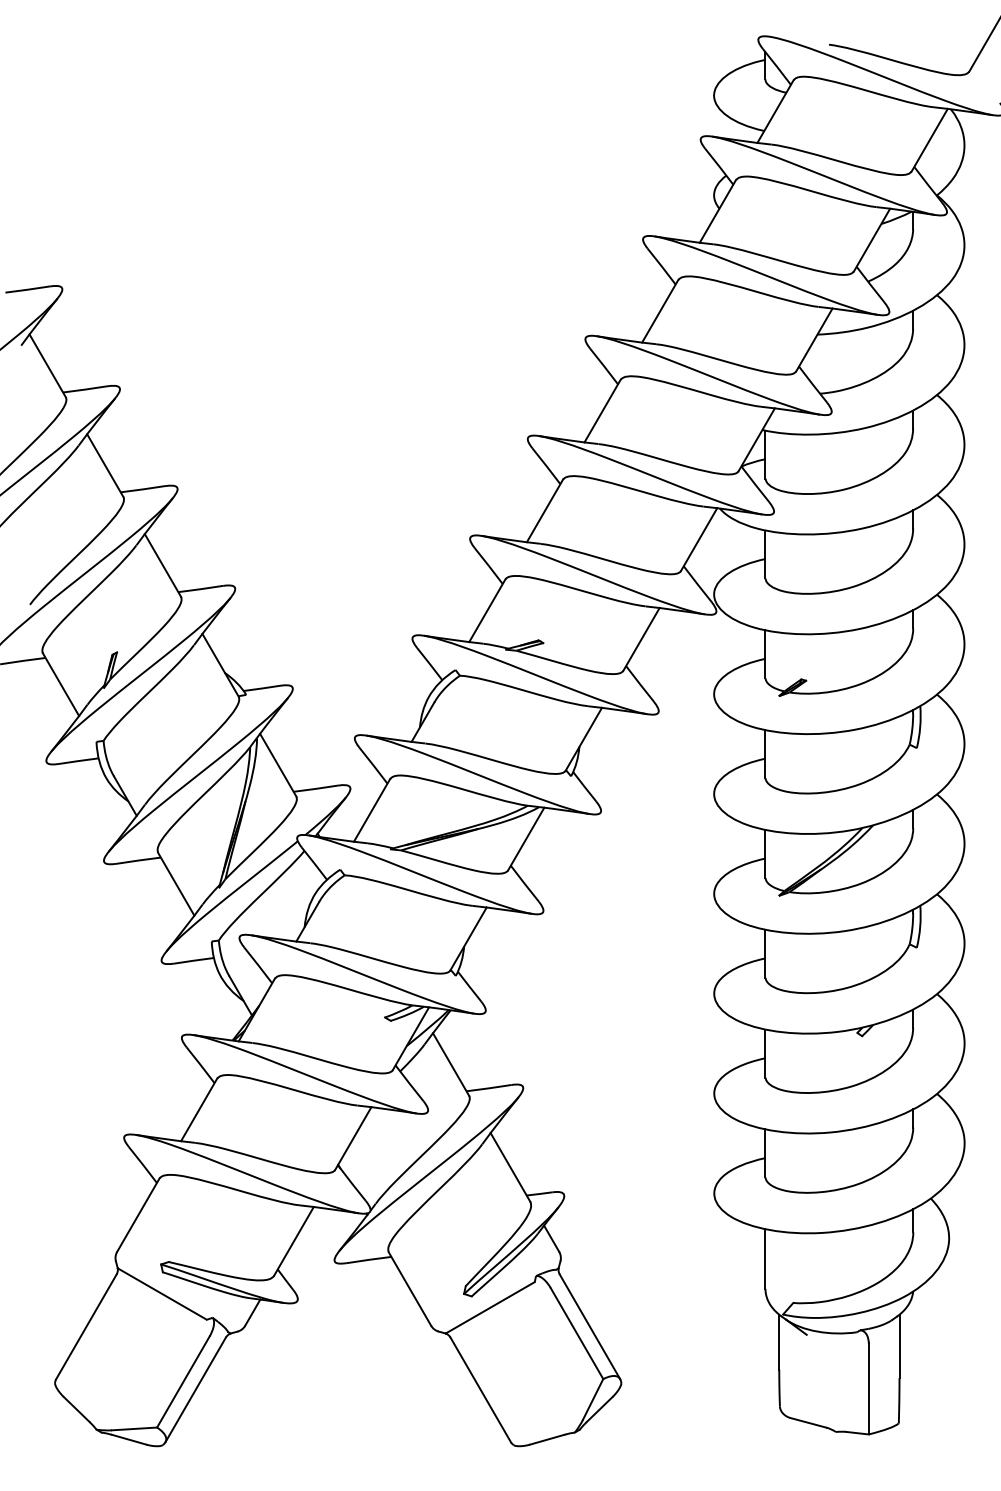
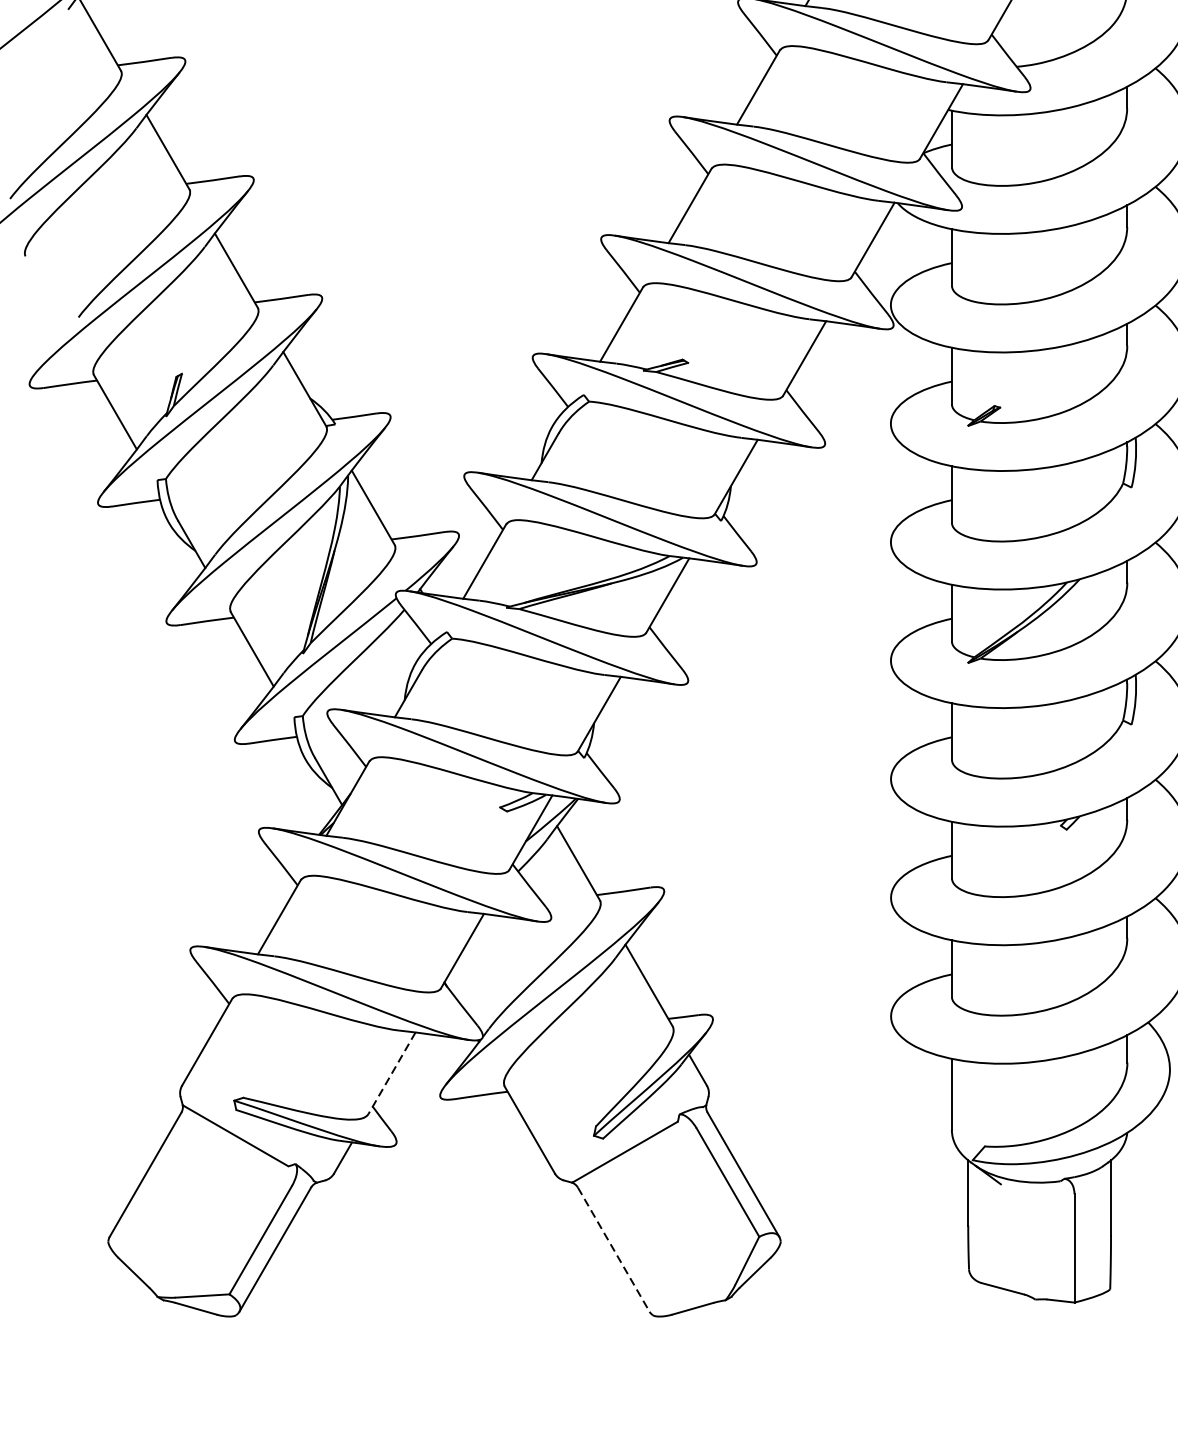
line: (293, 1241) -> (391, 1073), solid -> dashed
line: (481, 1390) -> (614, 1250), solid -> dashed

